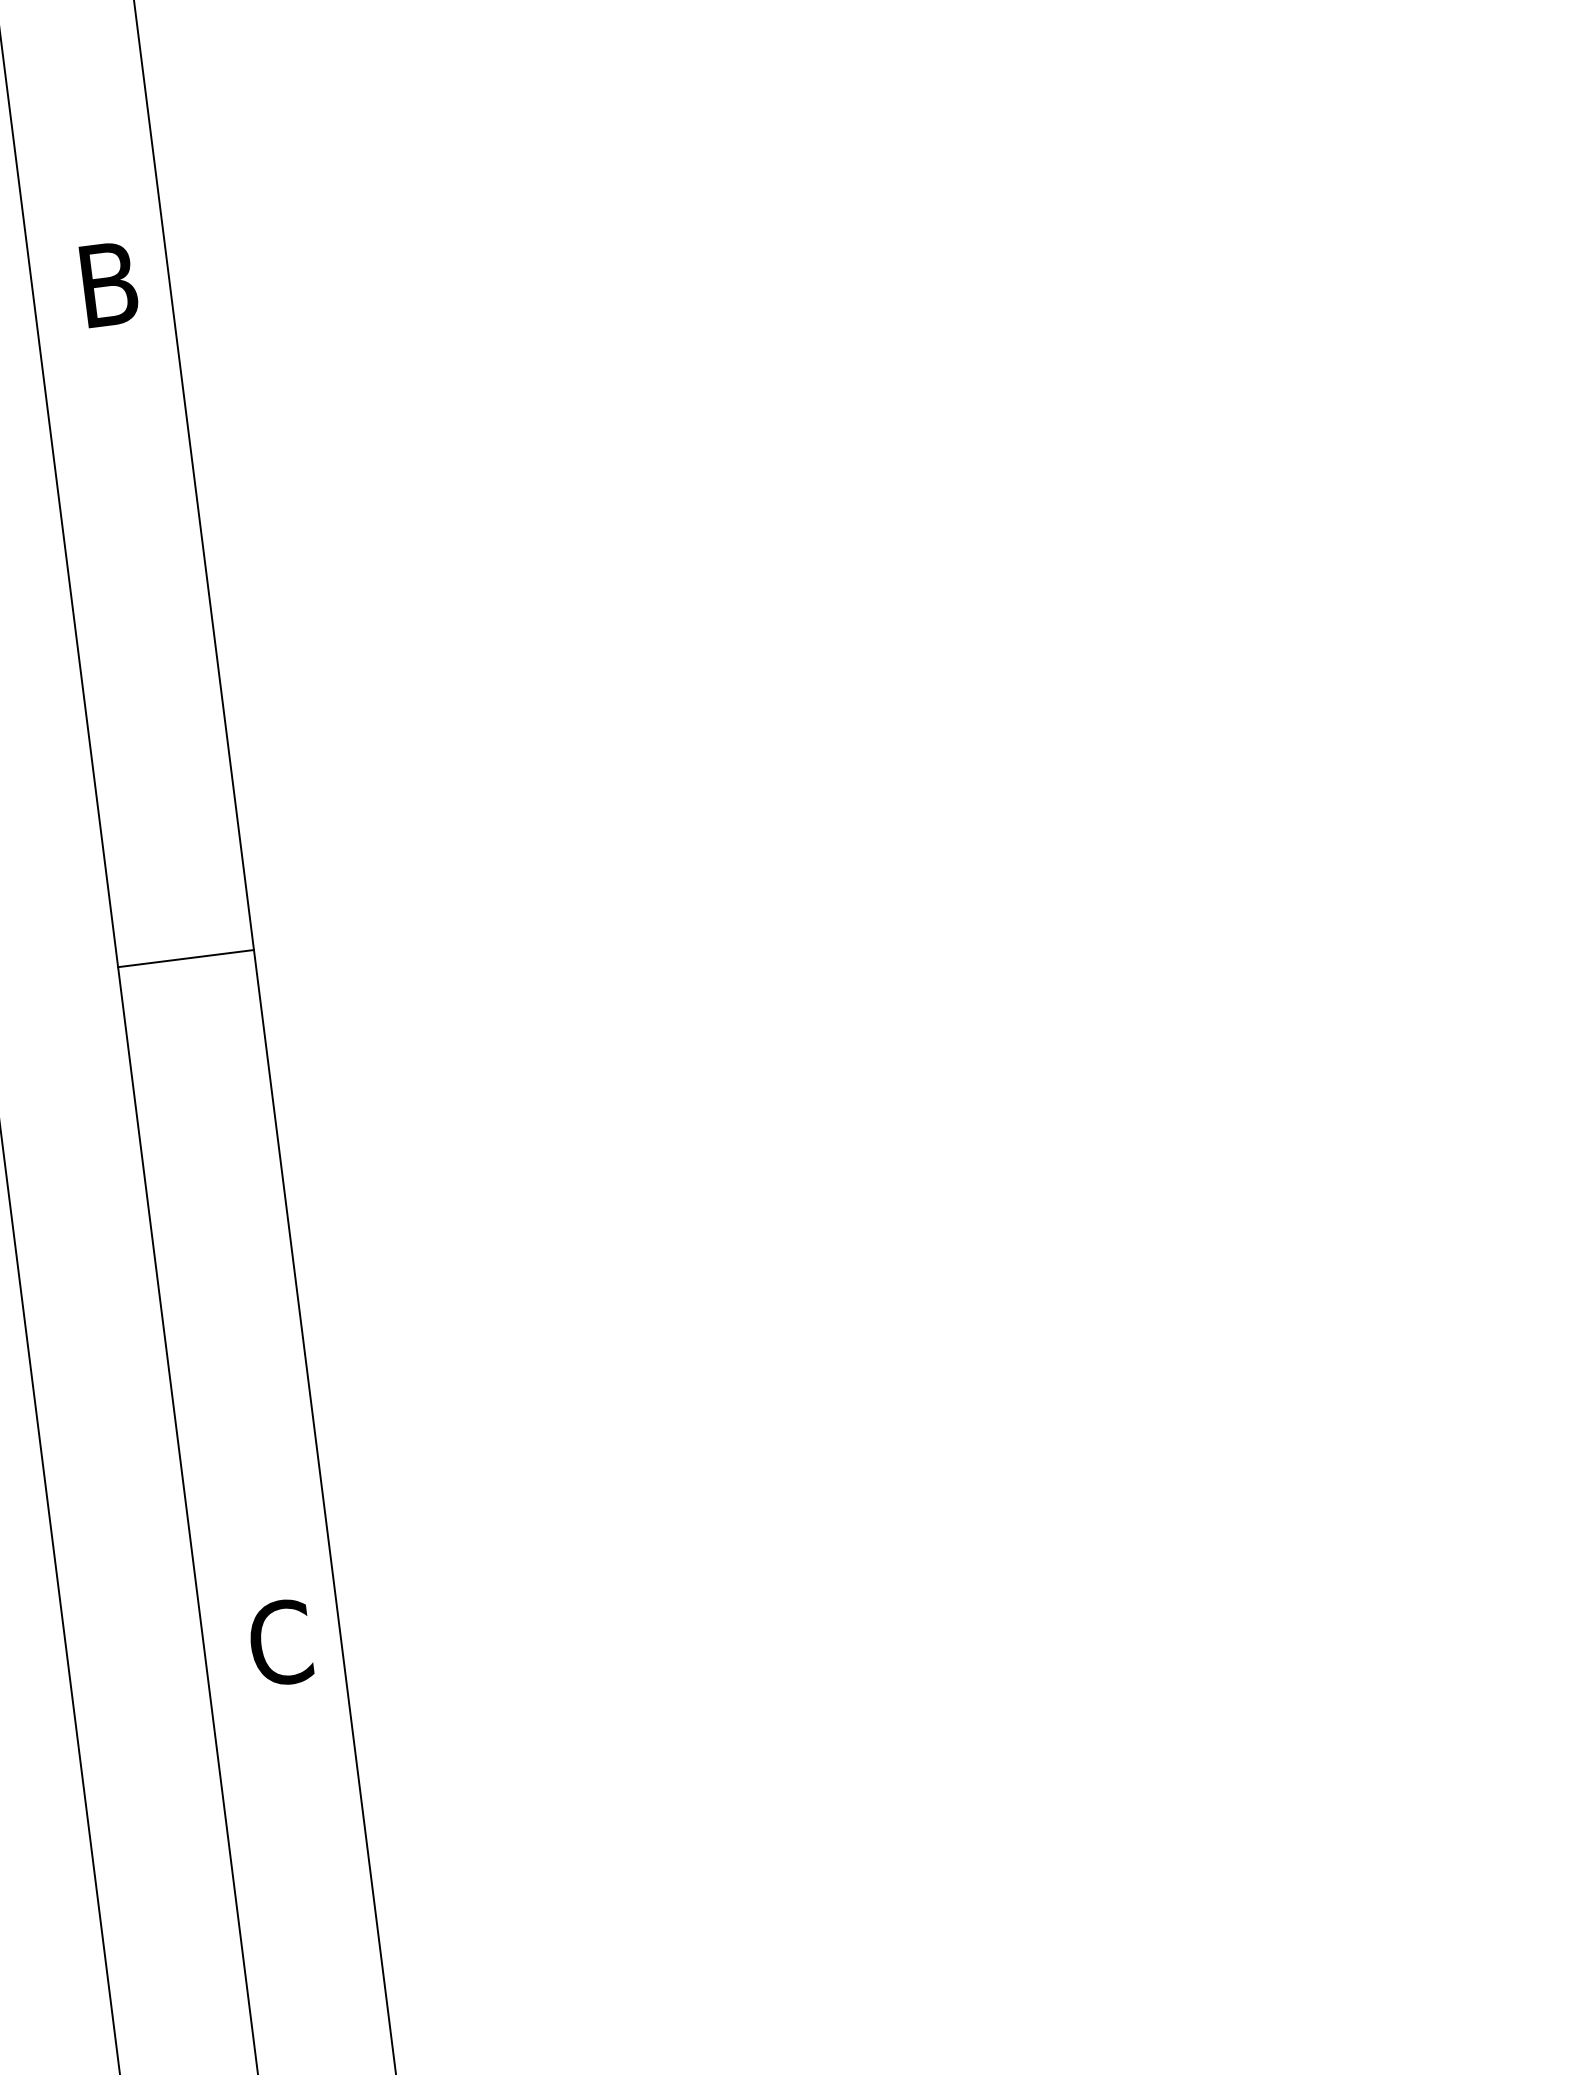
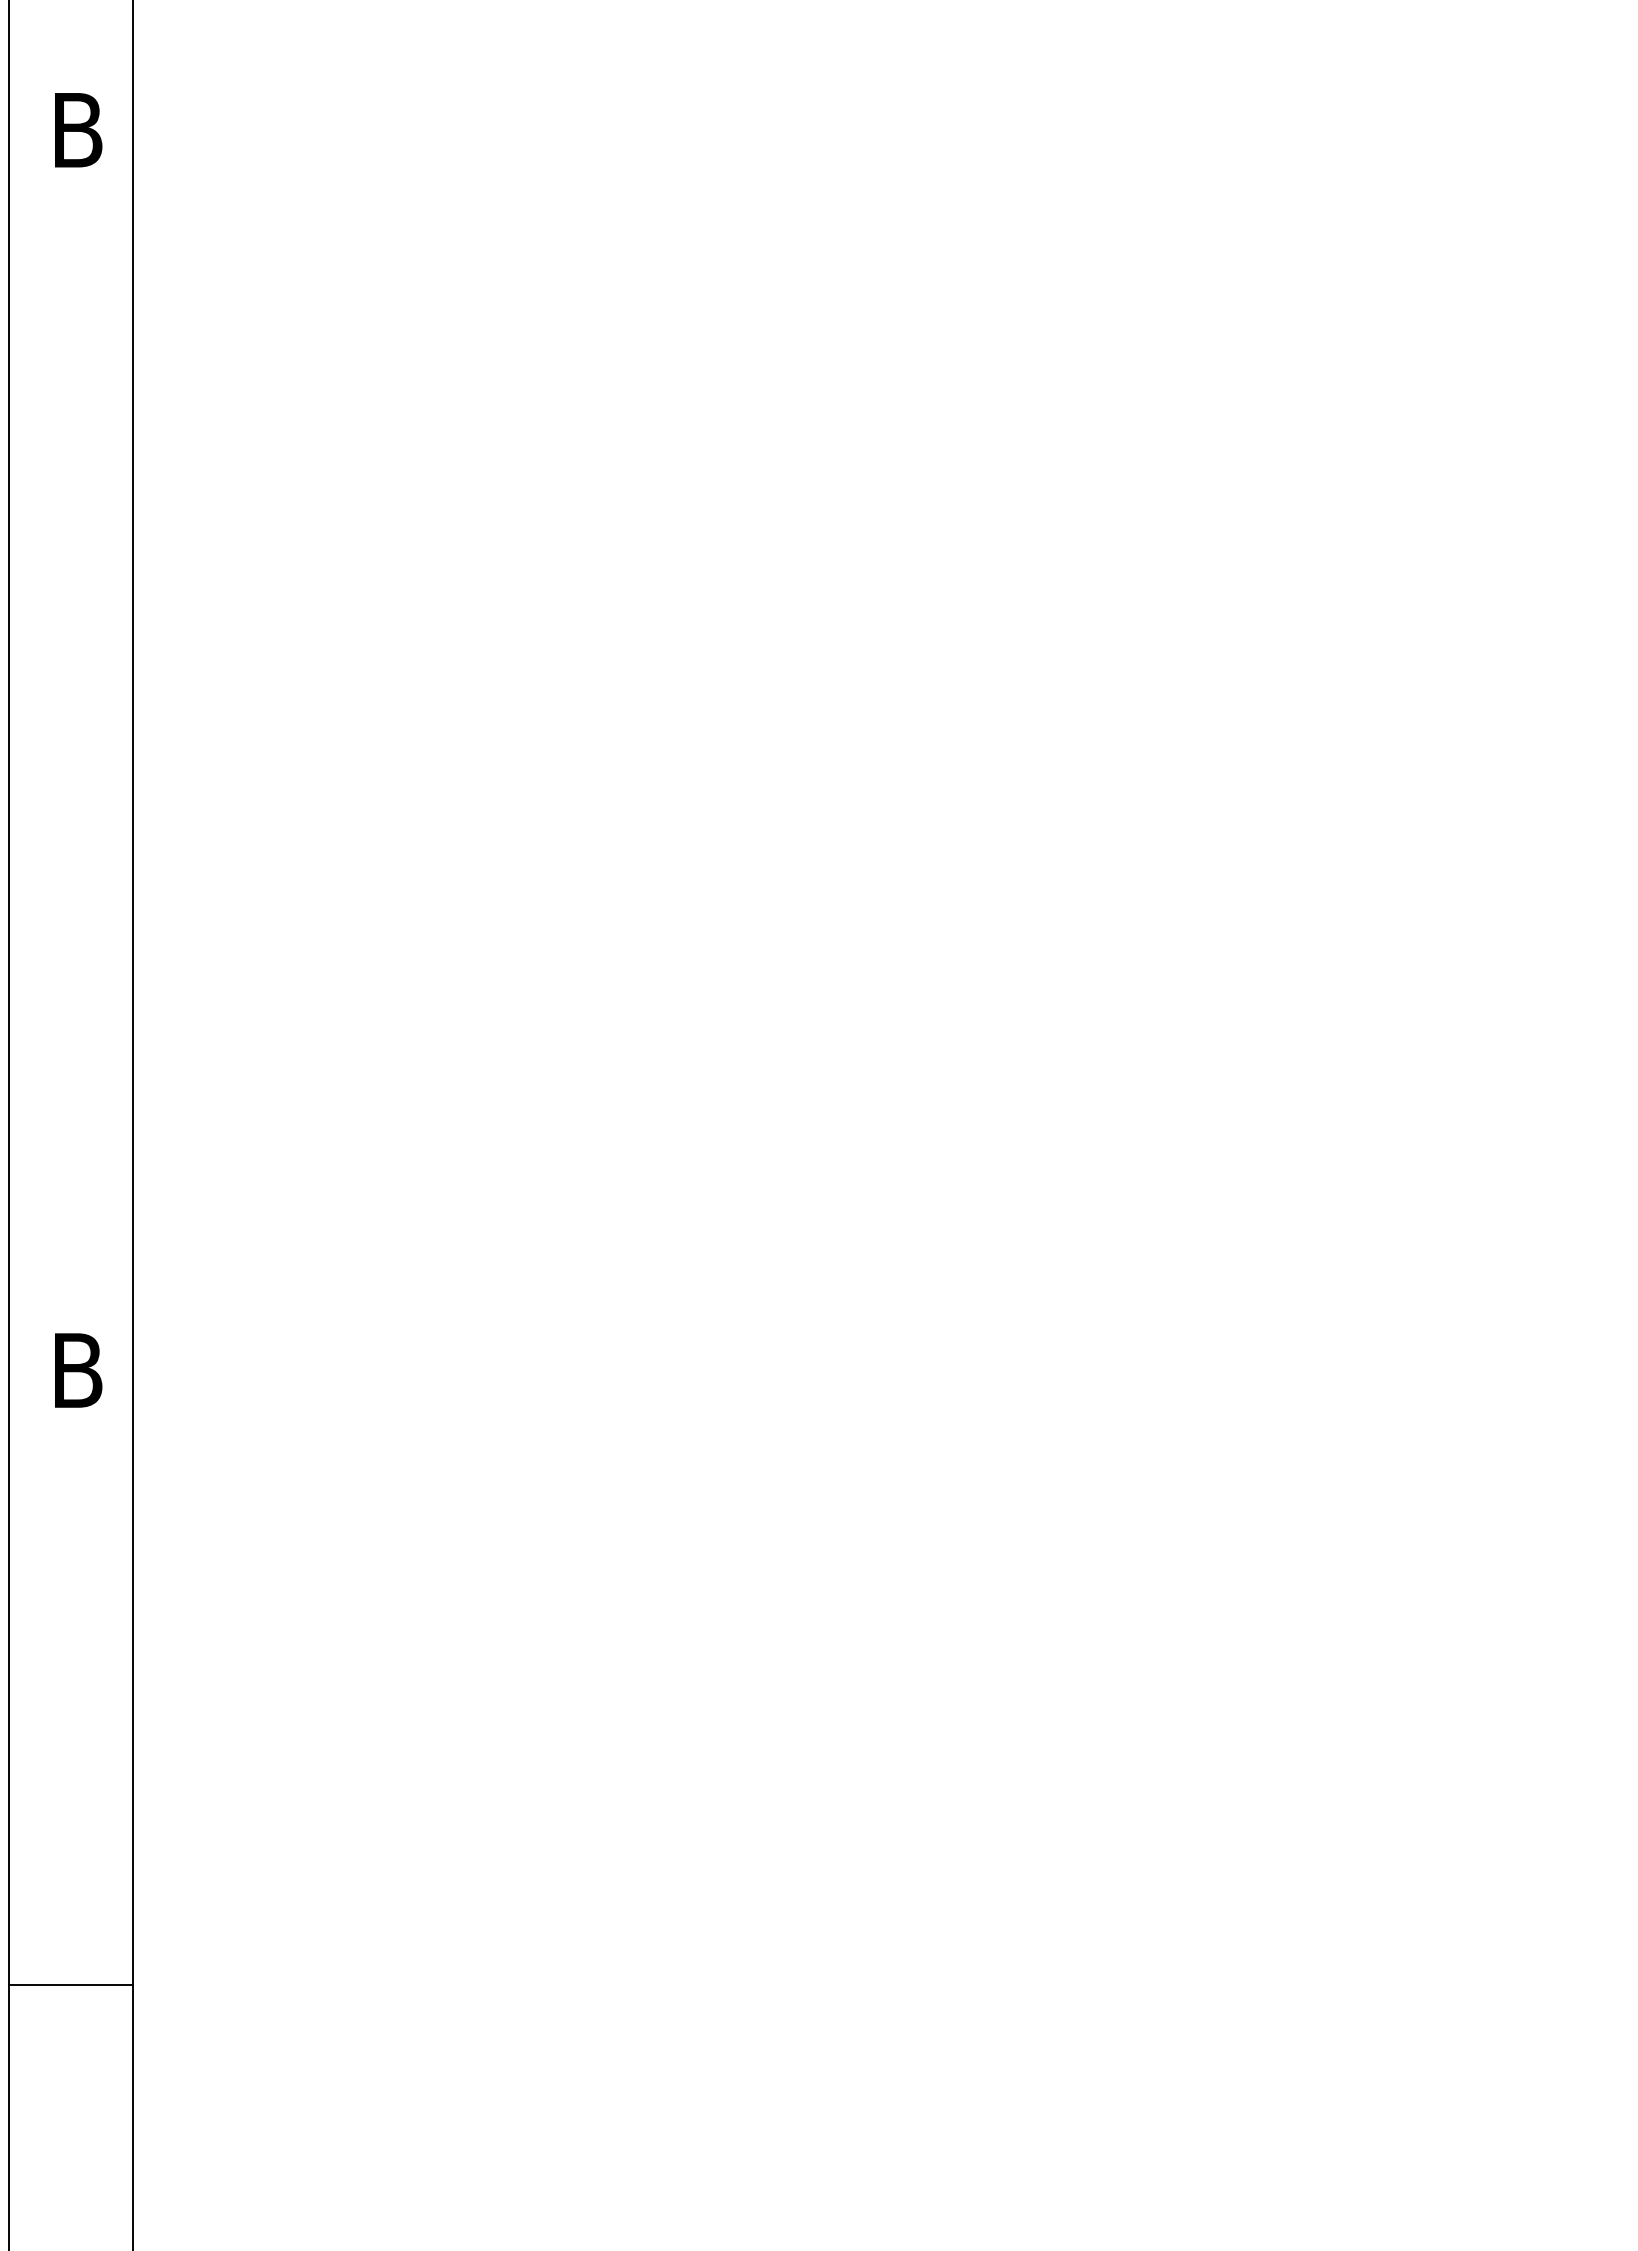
line: (185, 958) -> (70, 744), removed
text: (281, 1642) -> (78, 1370), C -> B

